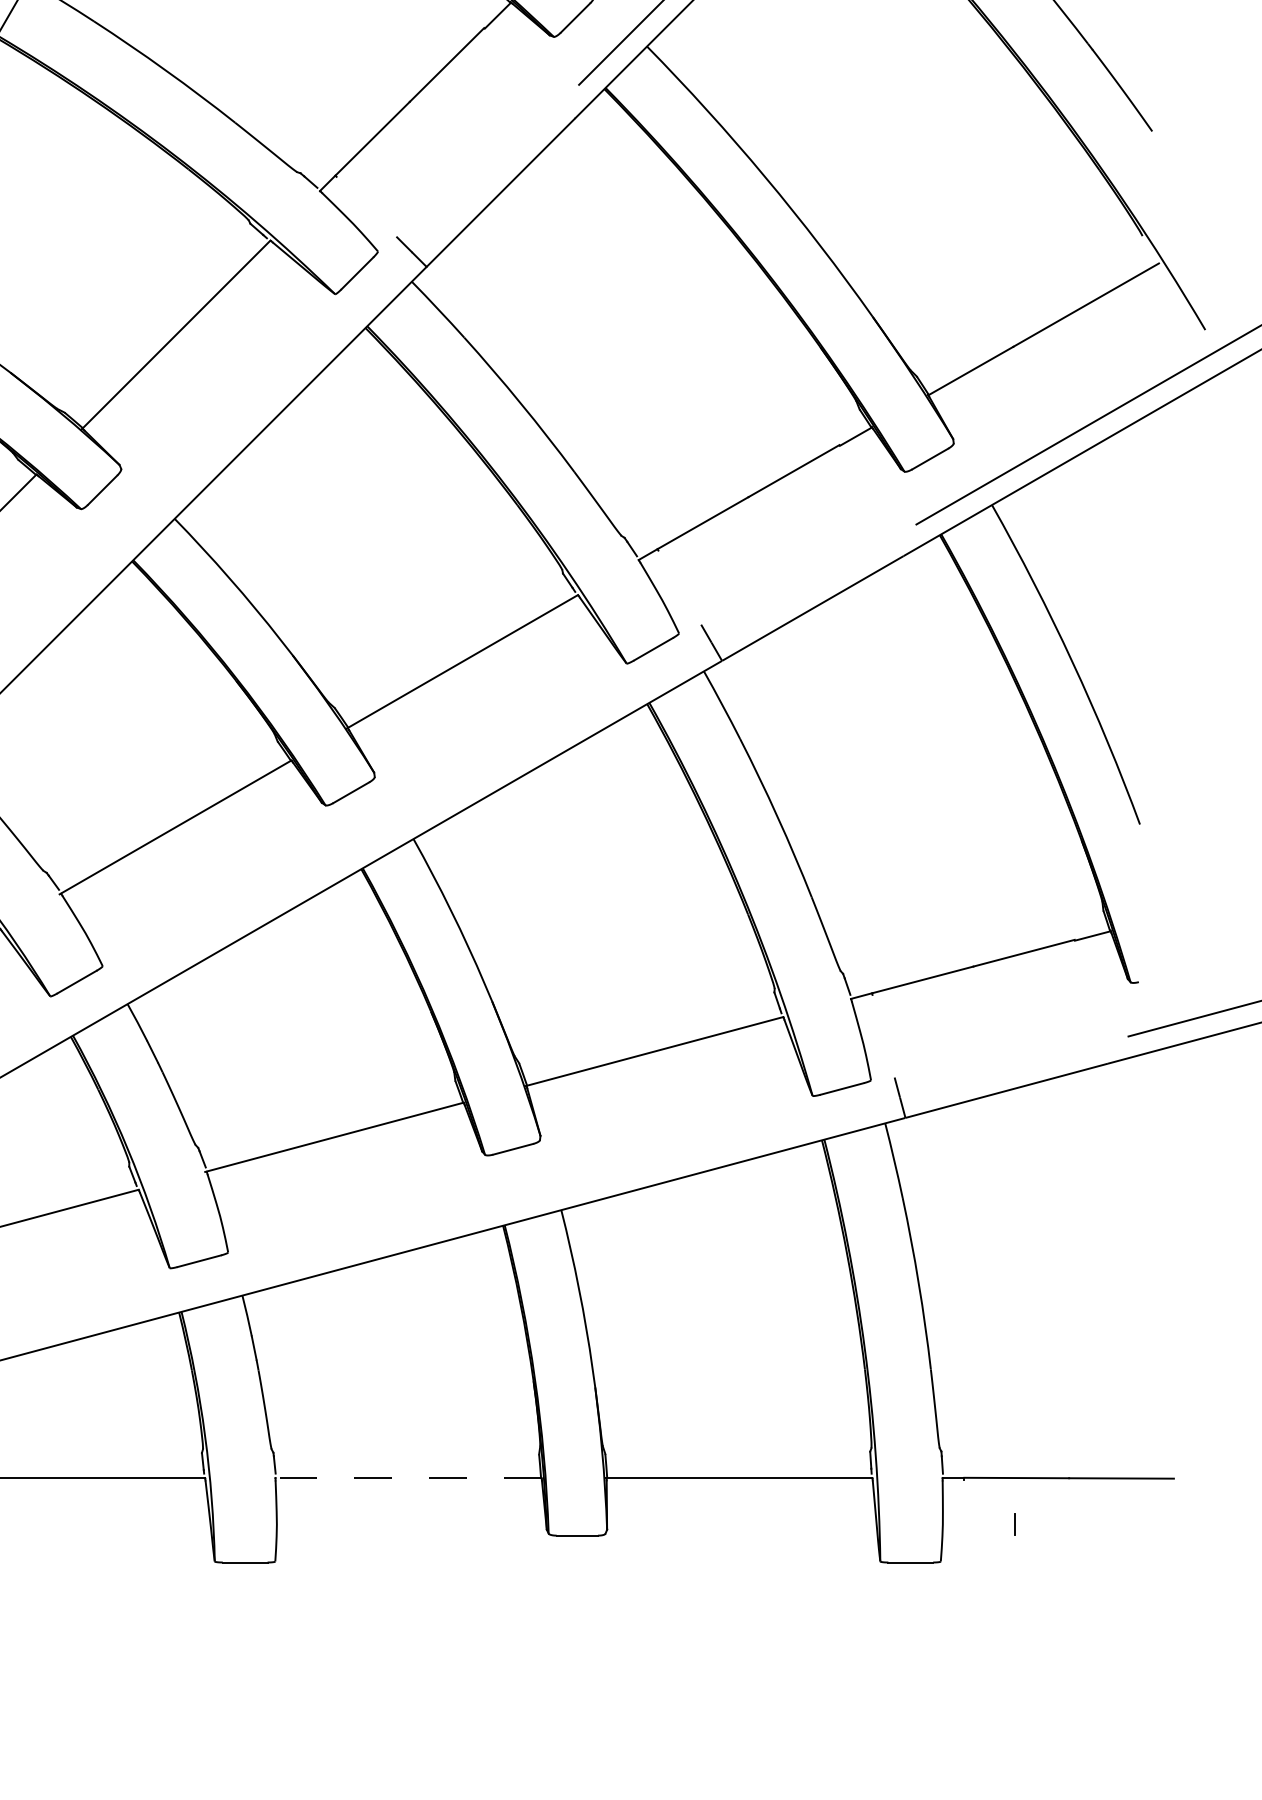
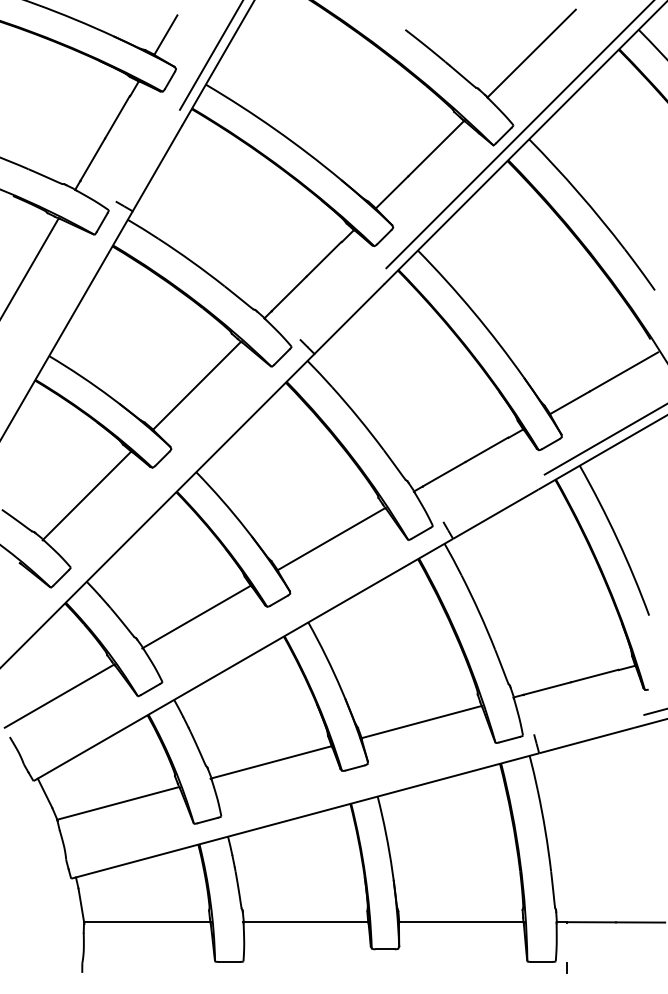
line: (407, 1478) -> (305, 922), dashed -> solid
line: (1014, 1523) -> (566, 967), moved

